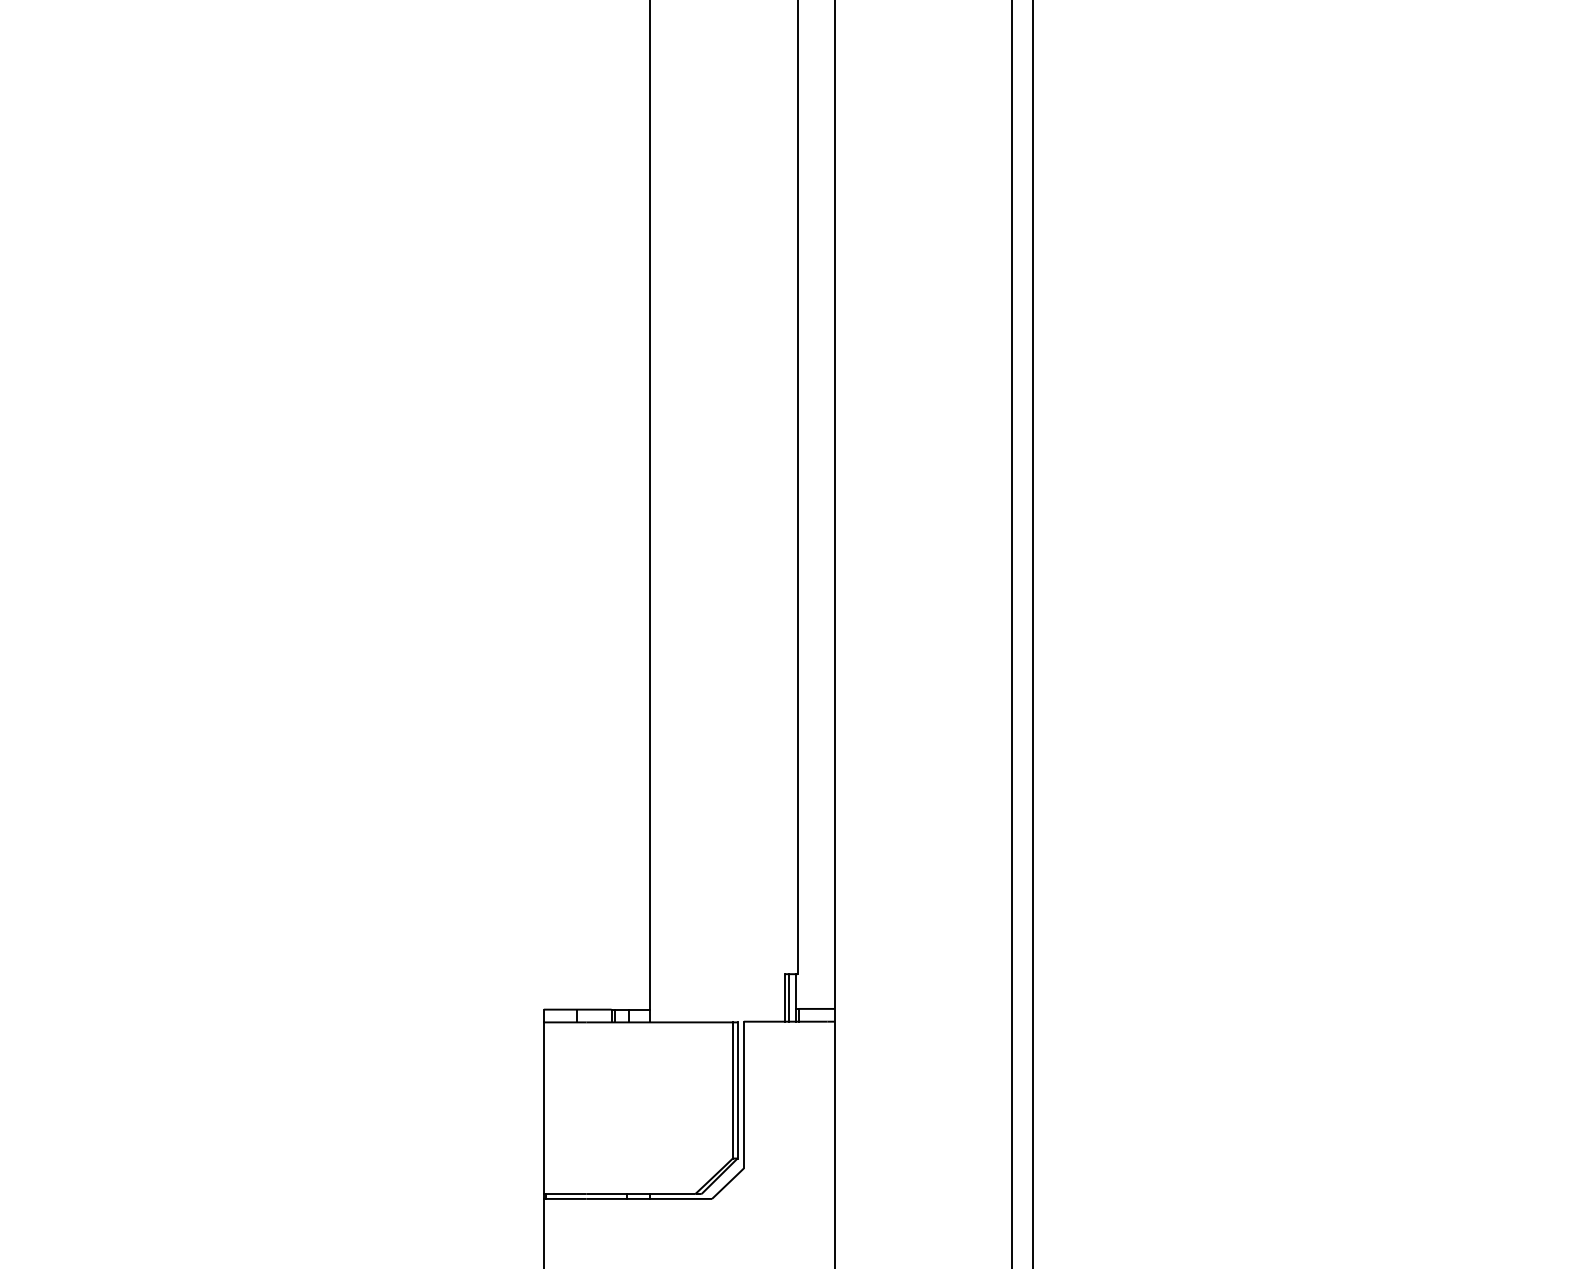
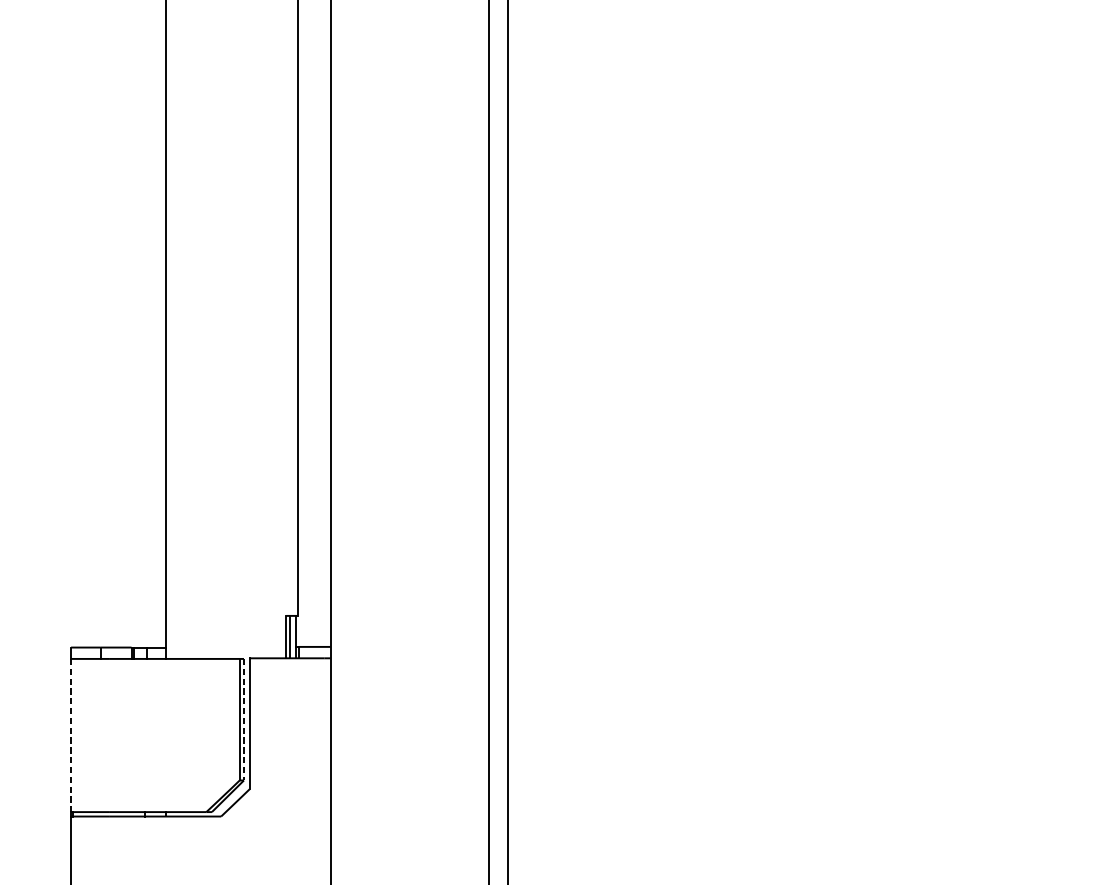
line: (737, 1090) -> (243, 719), solid -> dashed
line: (543, 1108) -> (70, 735), solid -> dashed

